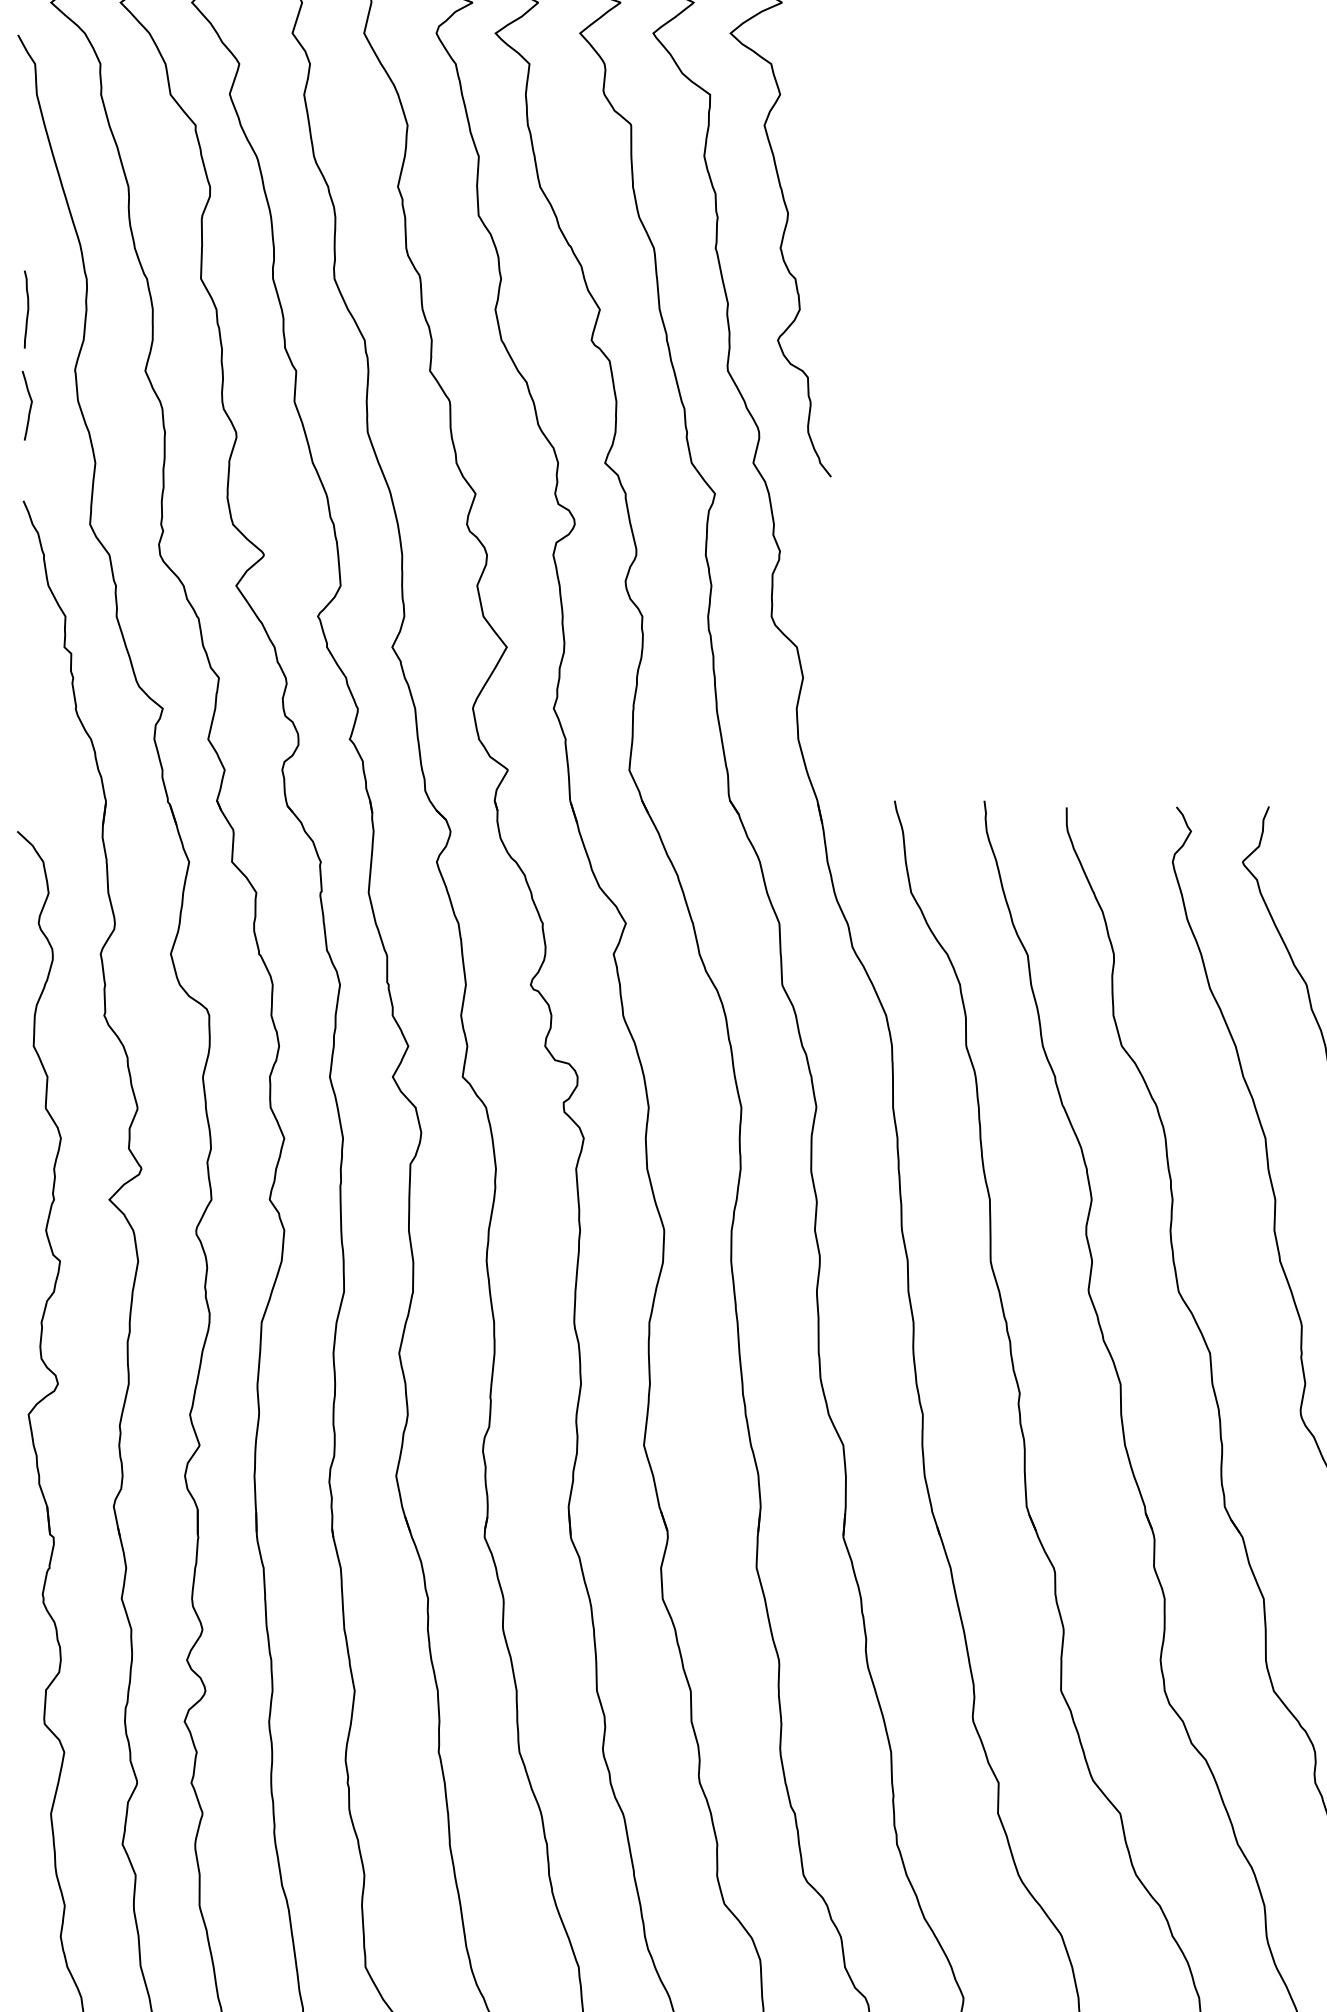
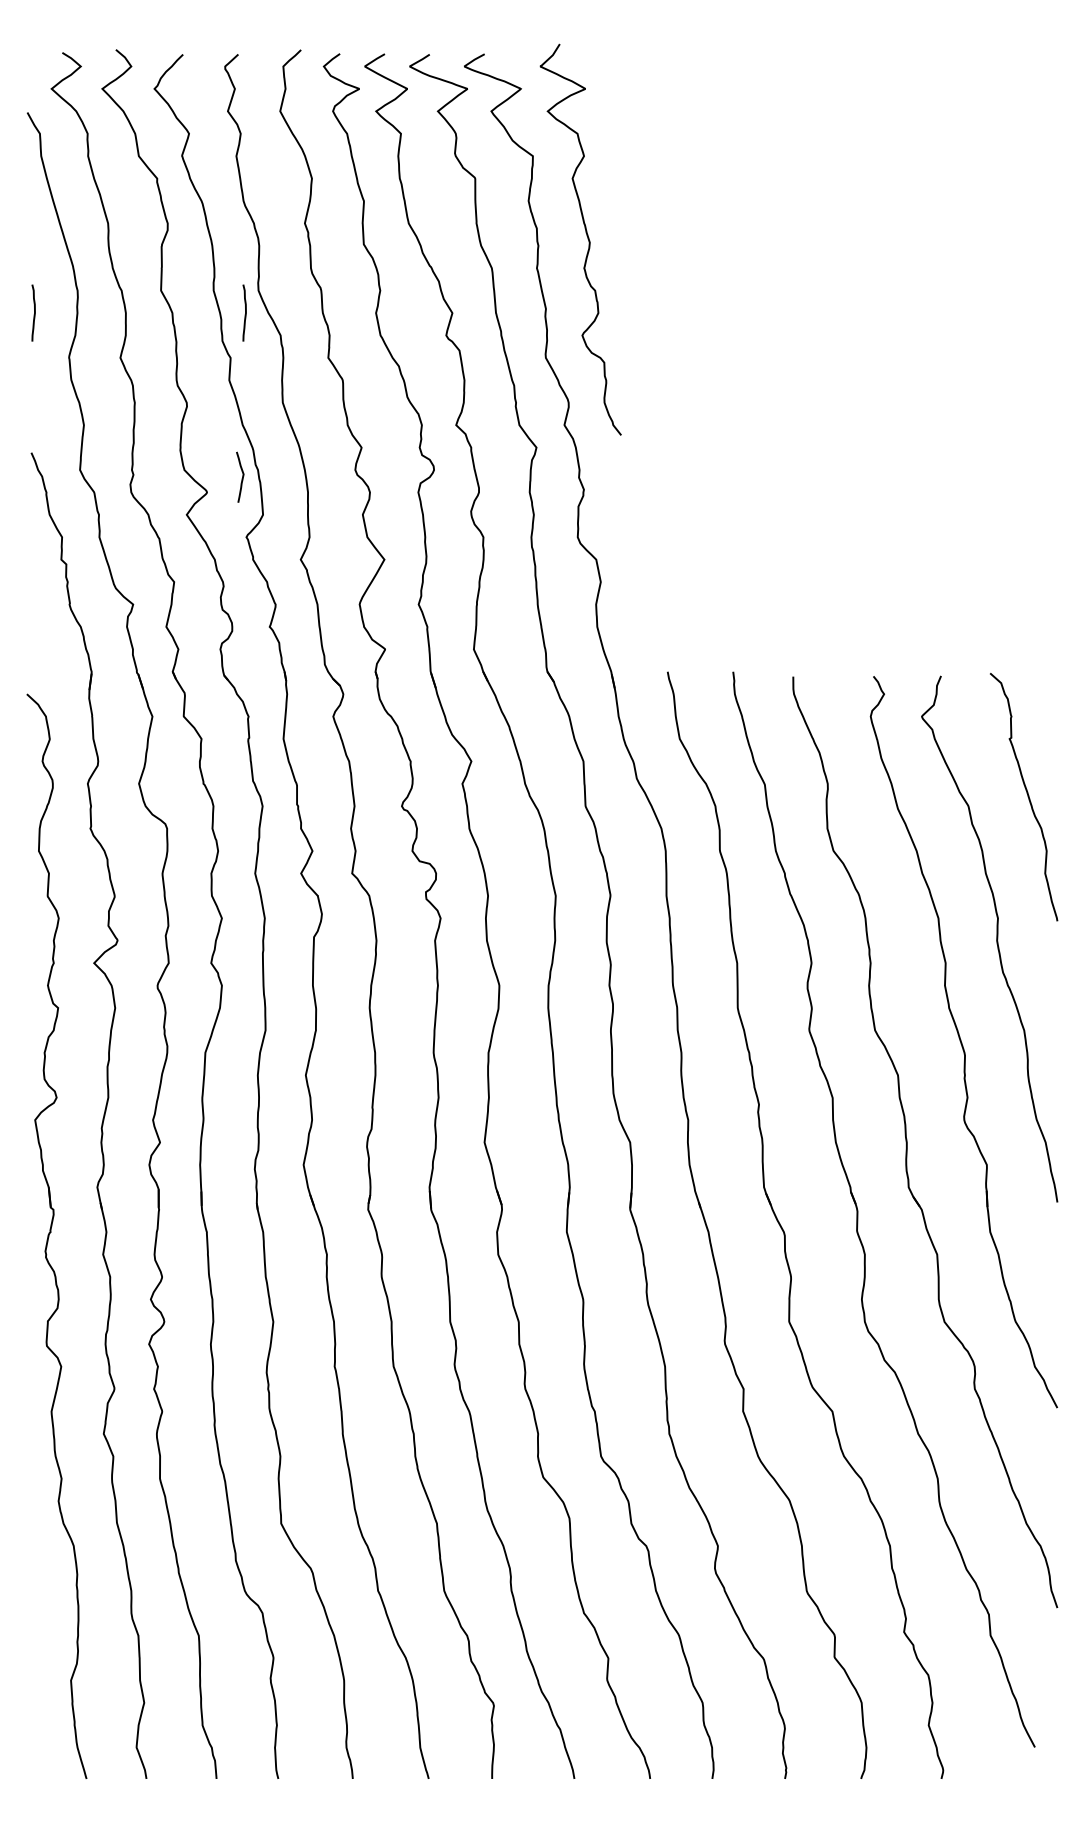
curve: (316, 308) -> (245, 312), added
curve: (30, 404) -> (242, 476), moved

